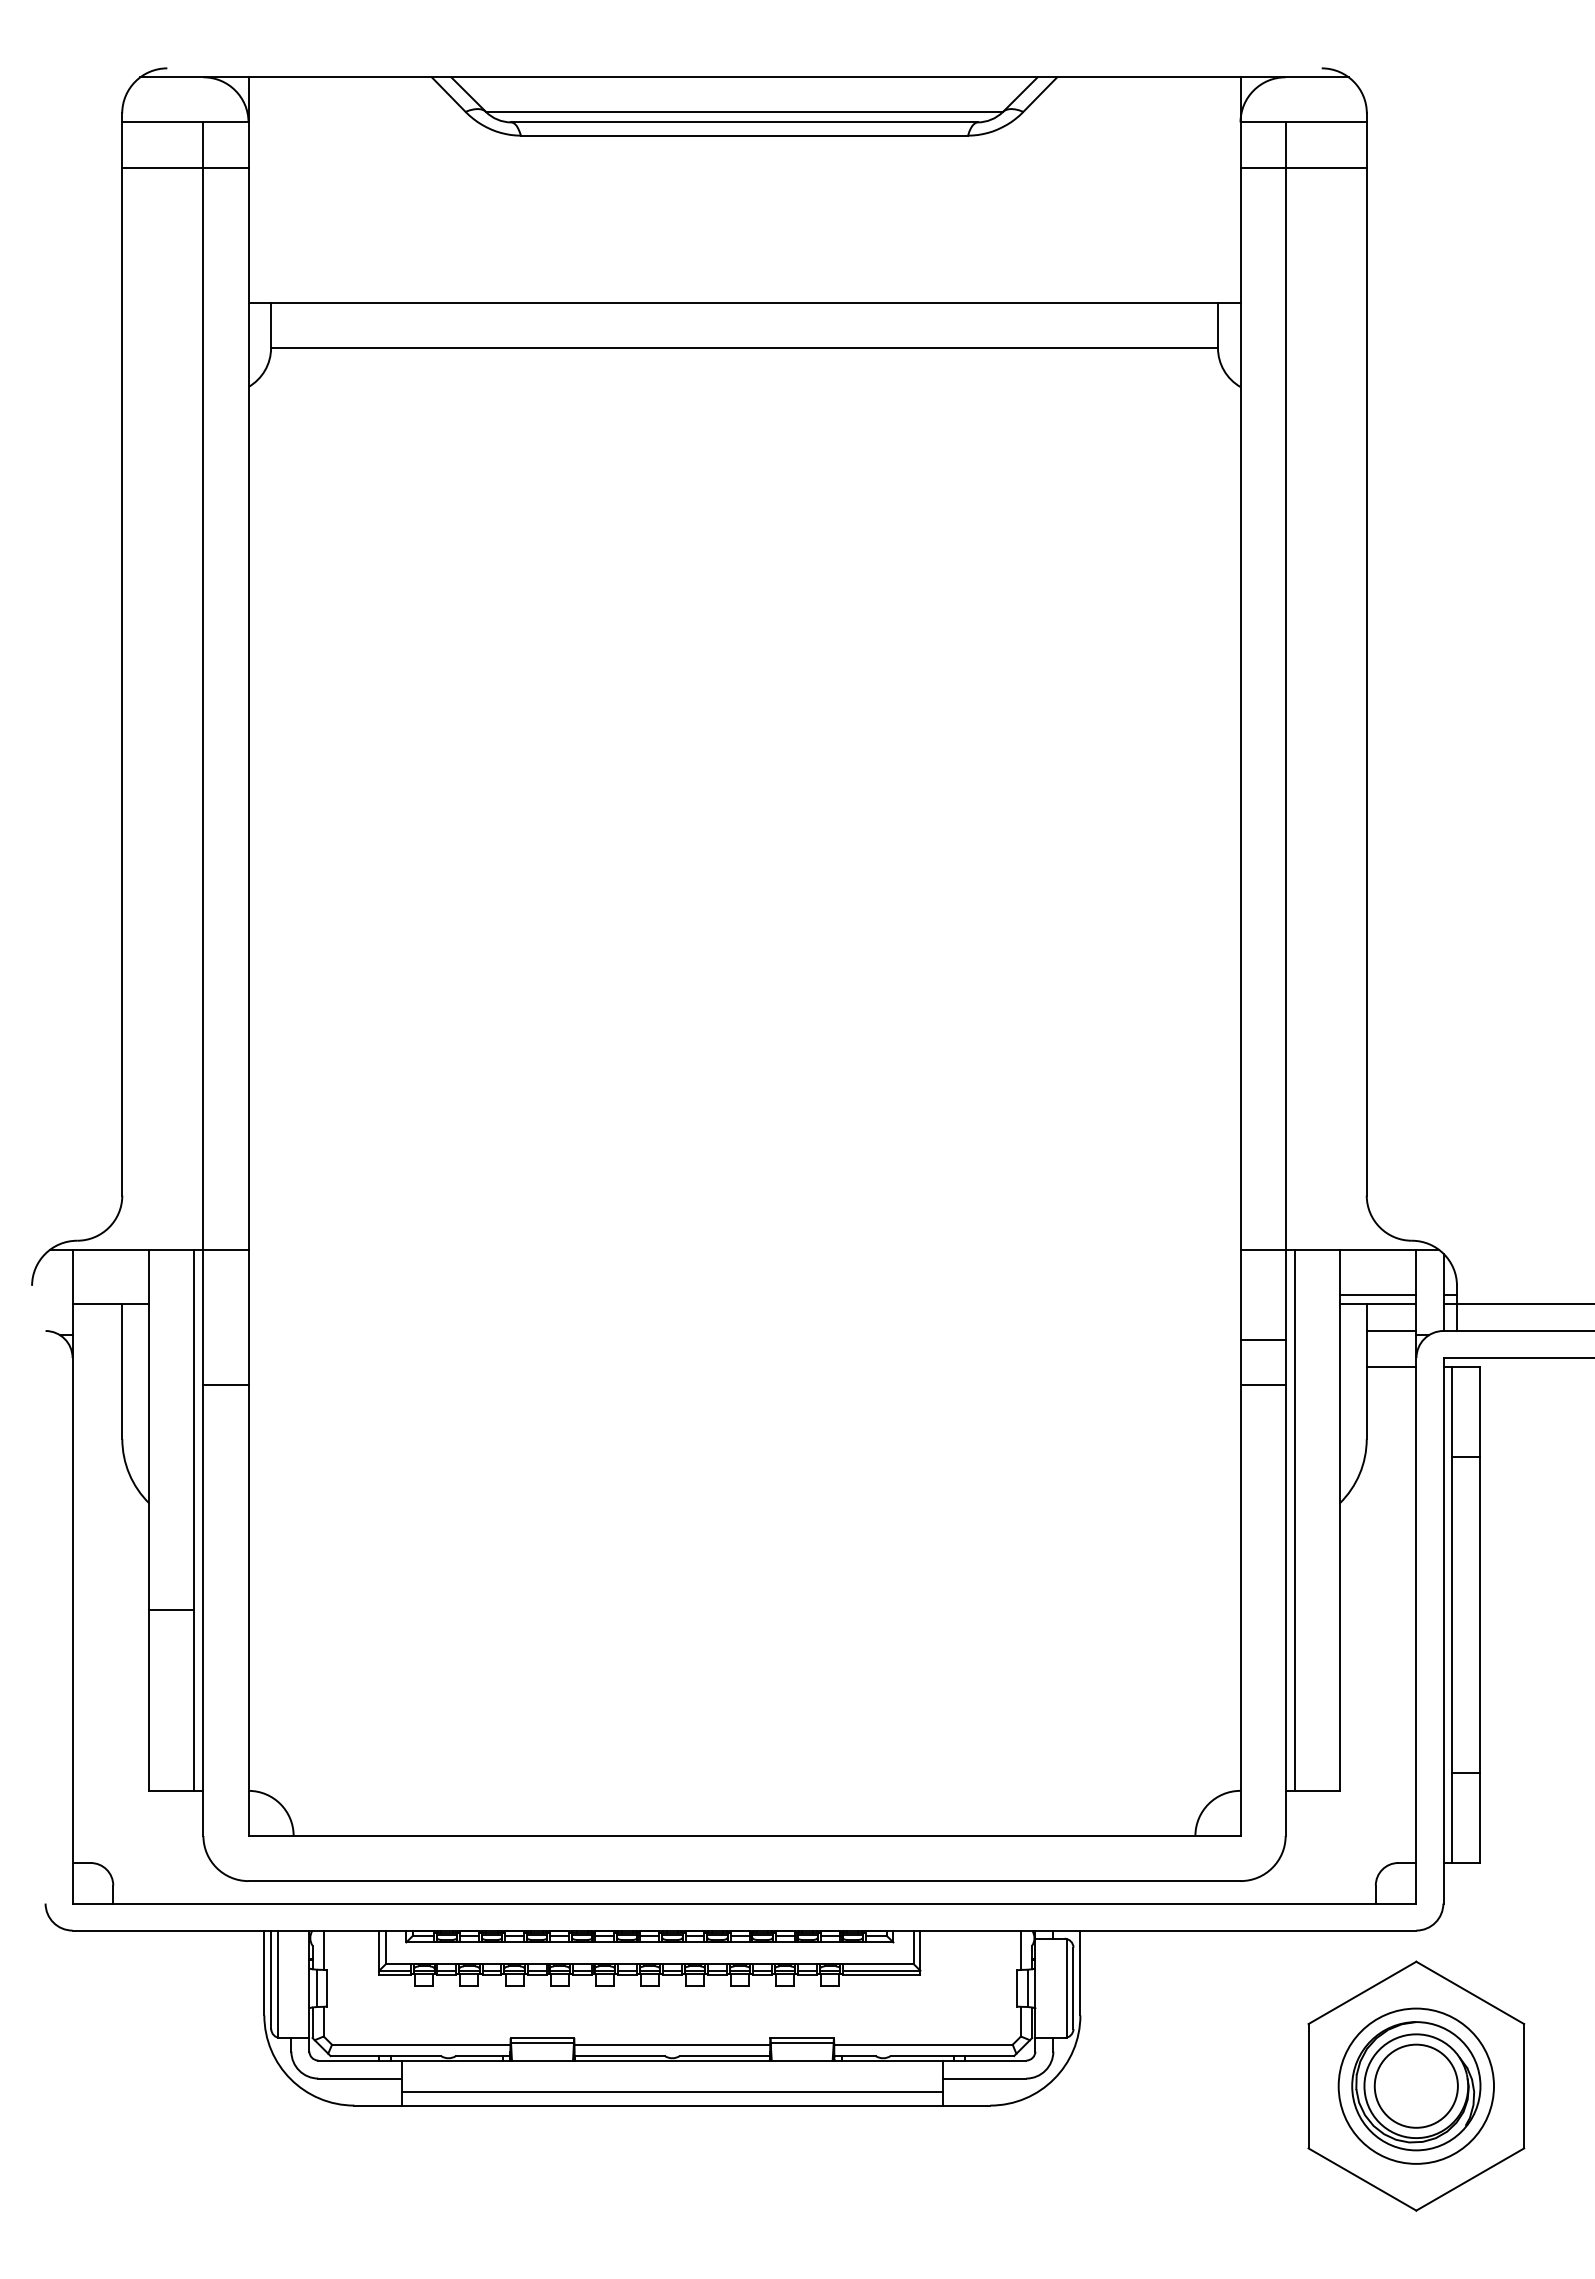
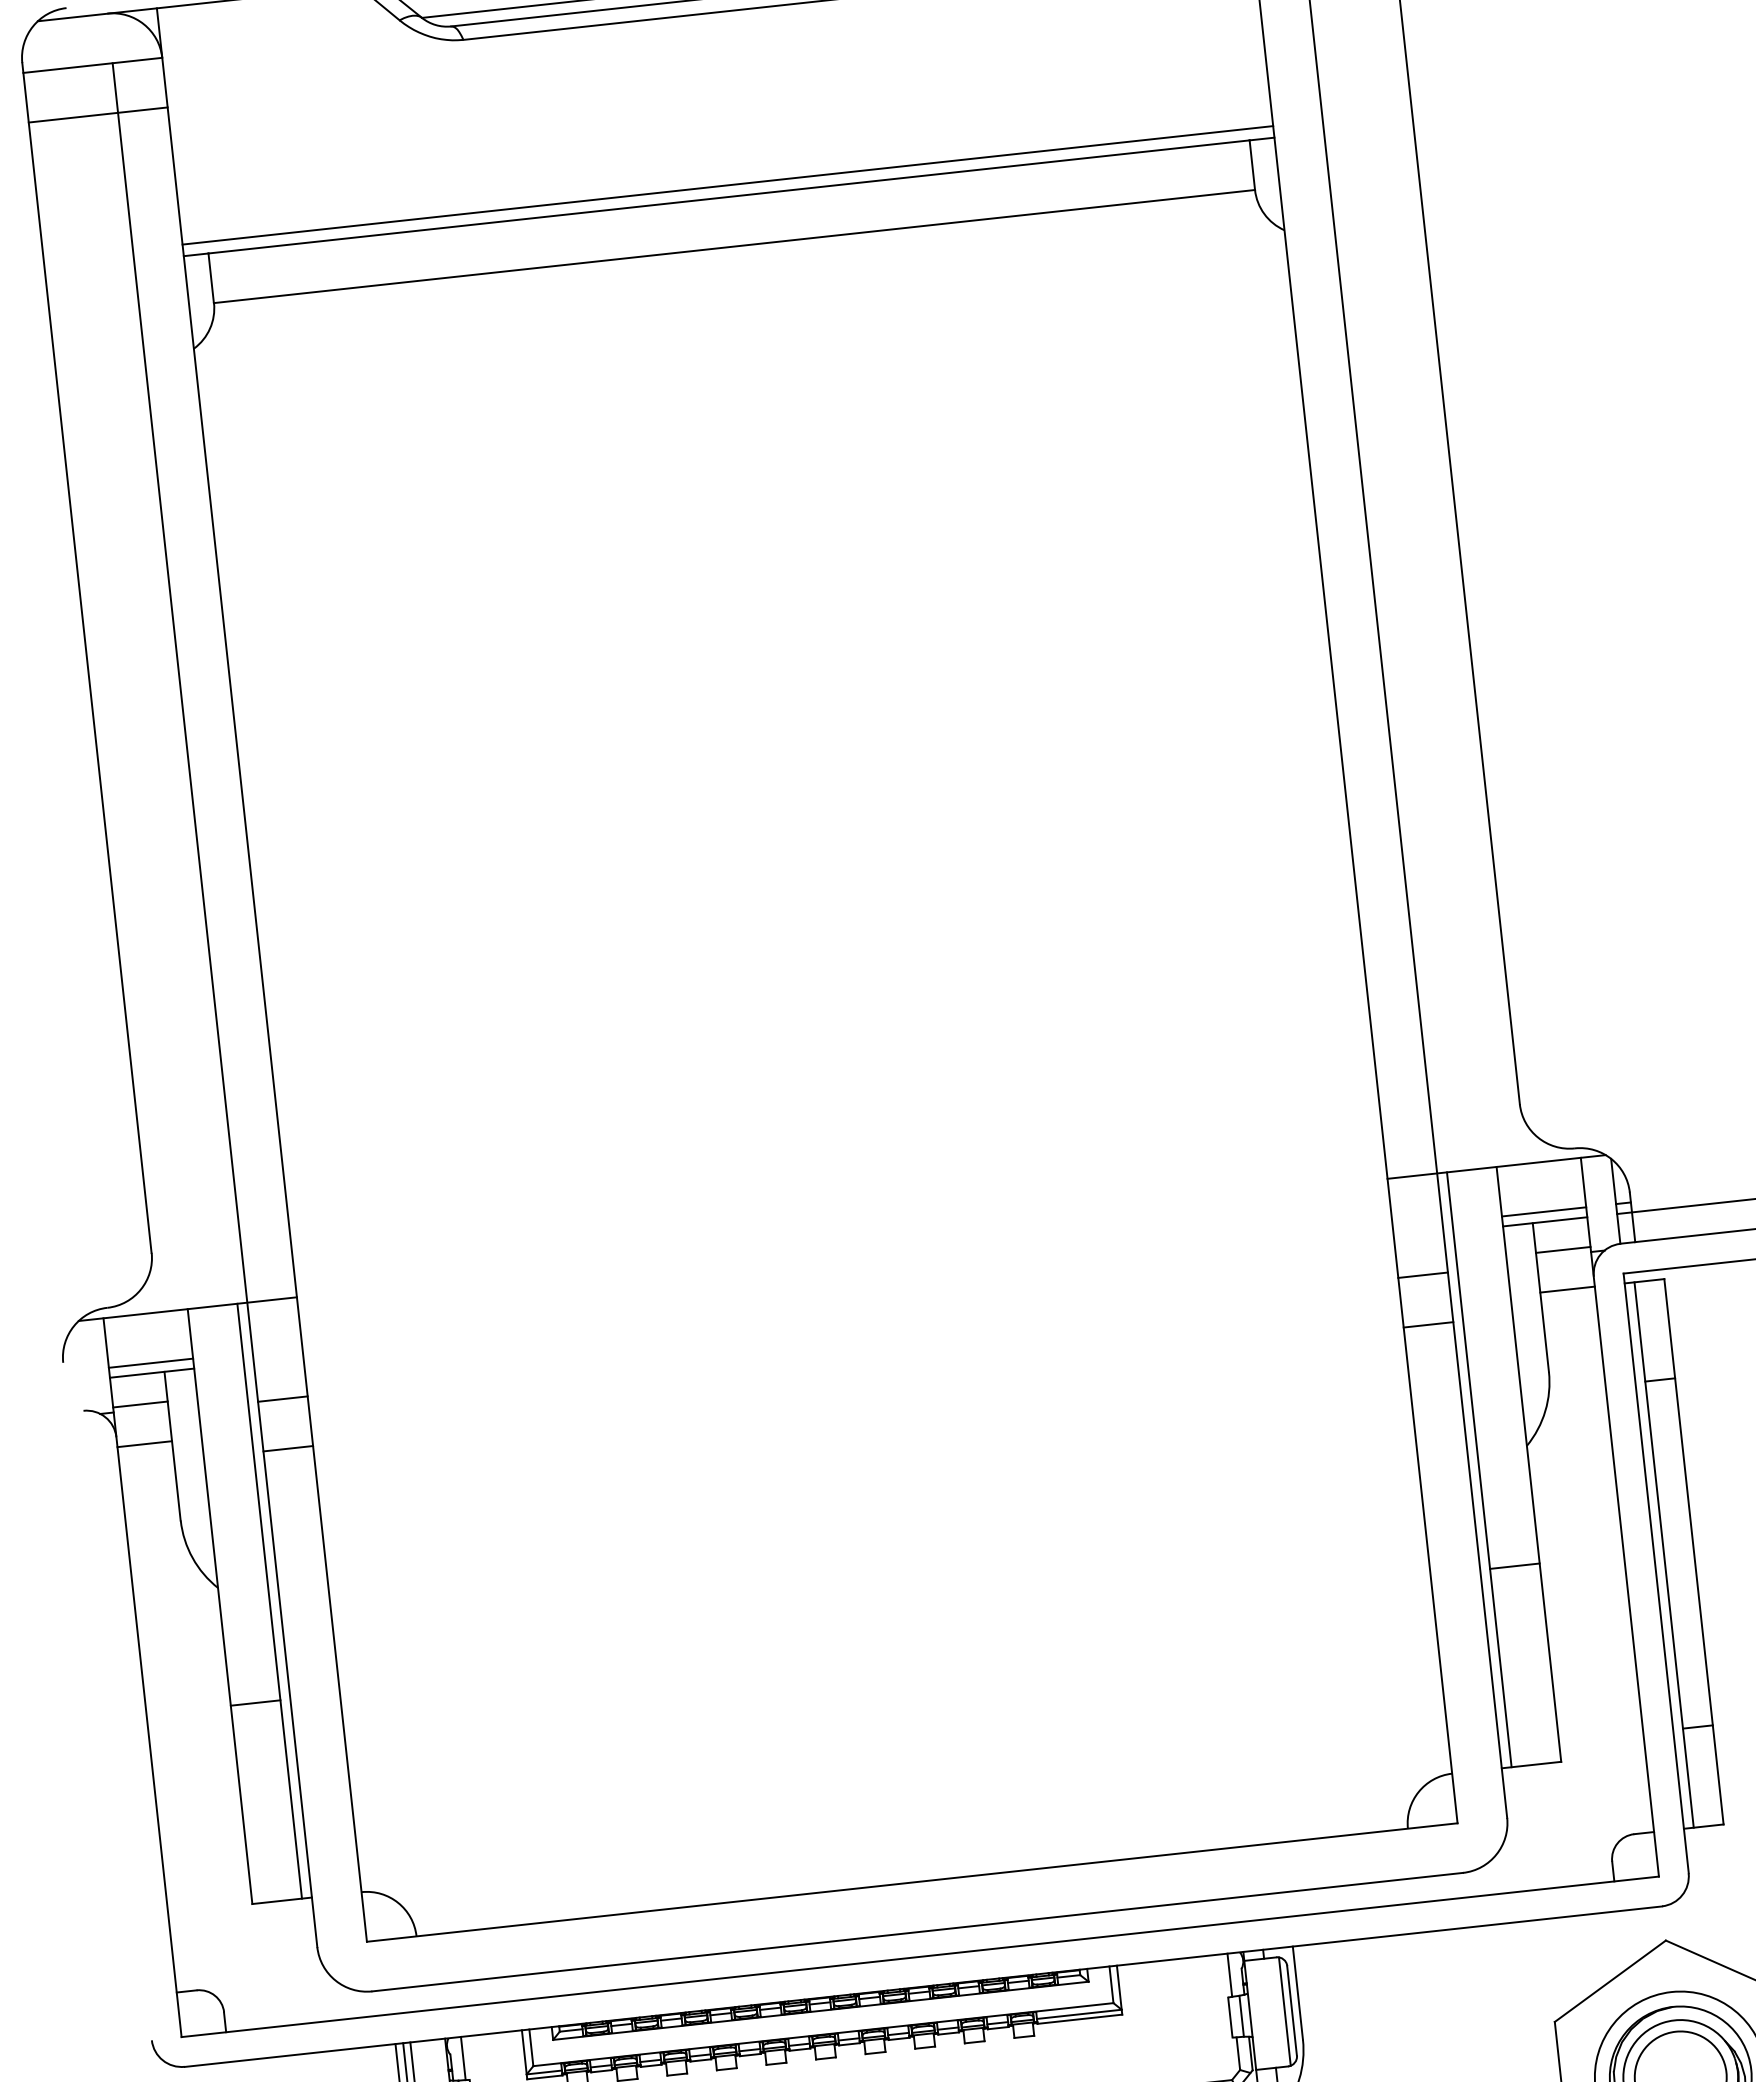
line: (744, 292) -> (727, 185), added
line: (110, 1294) -> (150, 1362), added
line: (97, 1330) -> (140, 1404), added
line: (225, 1339) -> (282, 1398), added
line: (97, 1366) -> (144, 1443), added
line: (1316, 1610) -> (1514, 1566), added

